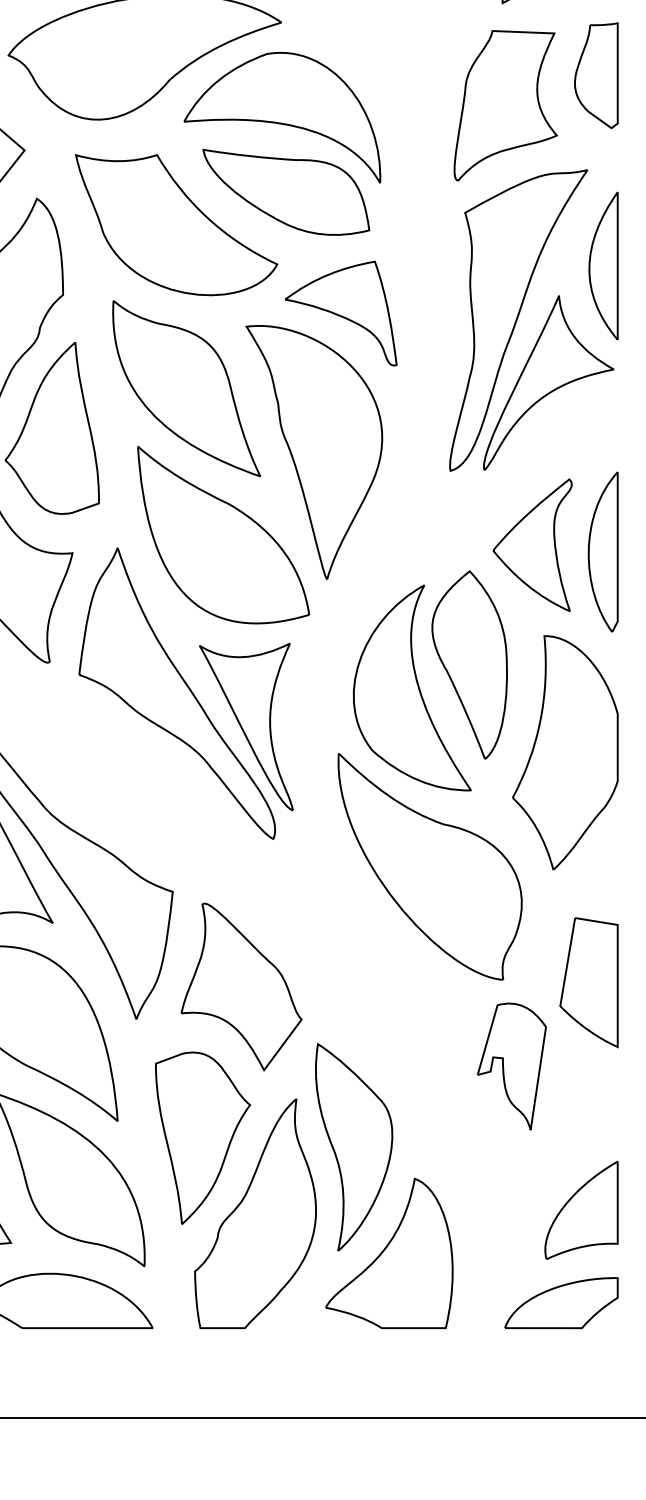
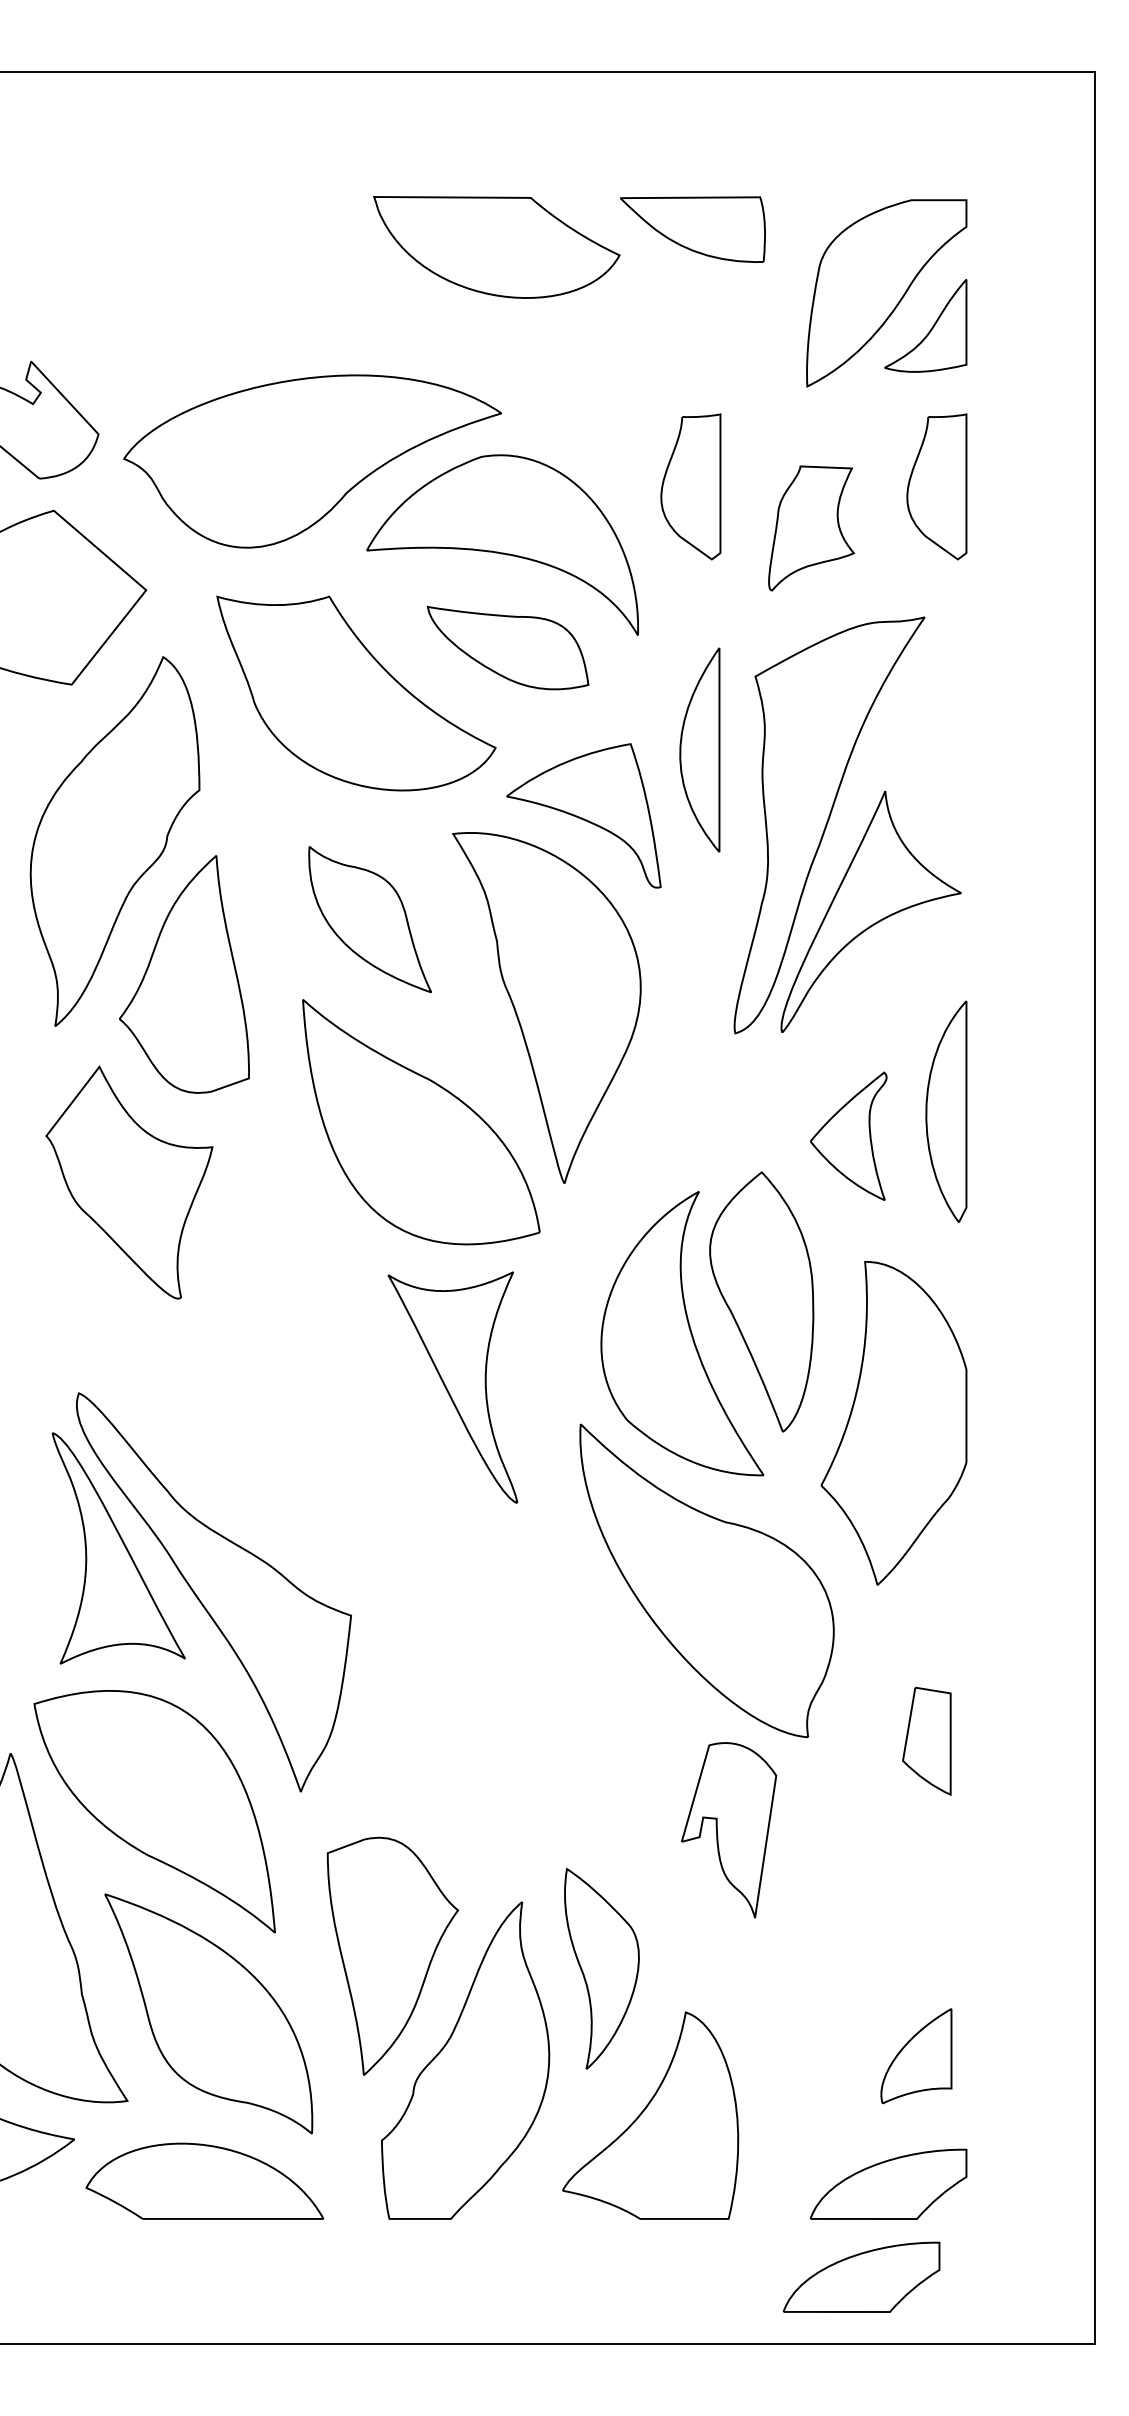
part: (418, 75) -> (690, 486), added
part: (505, 105) -> (811, 528), size x0.6
part: (285, 191) -> (507, 647), size x0.7
part: (603, 265) -> (699, 749), moved
part: (186, 388) -> (369, 919), size x0.6
part: (532, 545) -> (848, 1136), size x0.7
part: (603, 551) -> (946, 1111), moved
part: (177, 693) -> (357, 1341), removed
part: (588, 982) -> (926, 1741), size x0.6
part: (241, 986) -> (446, 1746), removed
part: (512, 1066) -> (729, 1830), moved
part: (353, 1147) -> (601, 1968), size x0.7
part: (581, 1210) -> (916, 2056), size x0.7
part: (541, 1369) -> (861, 2276), added

